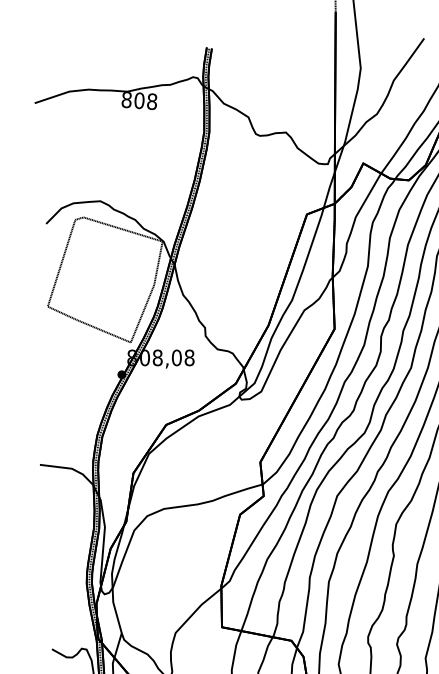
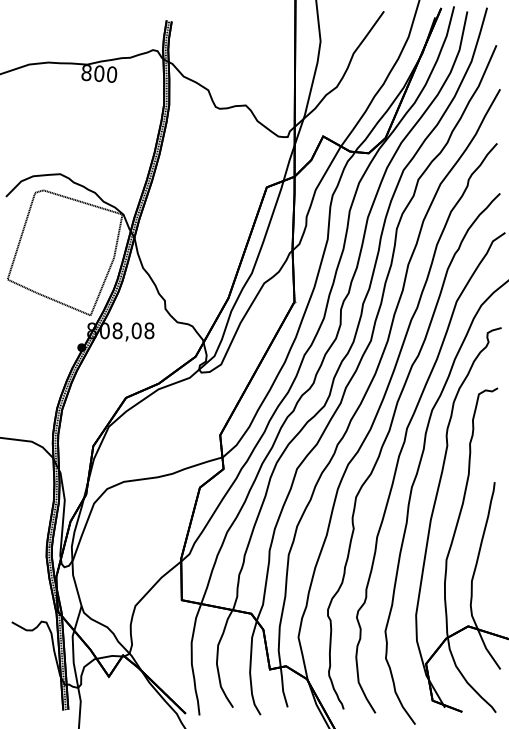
text: (151, 101) -> (111, 74), 808 -> 800

